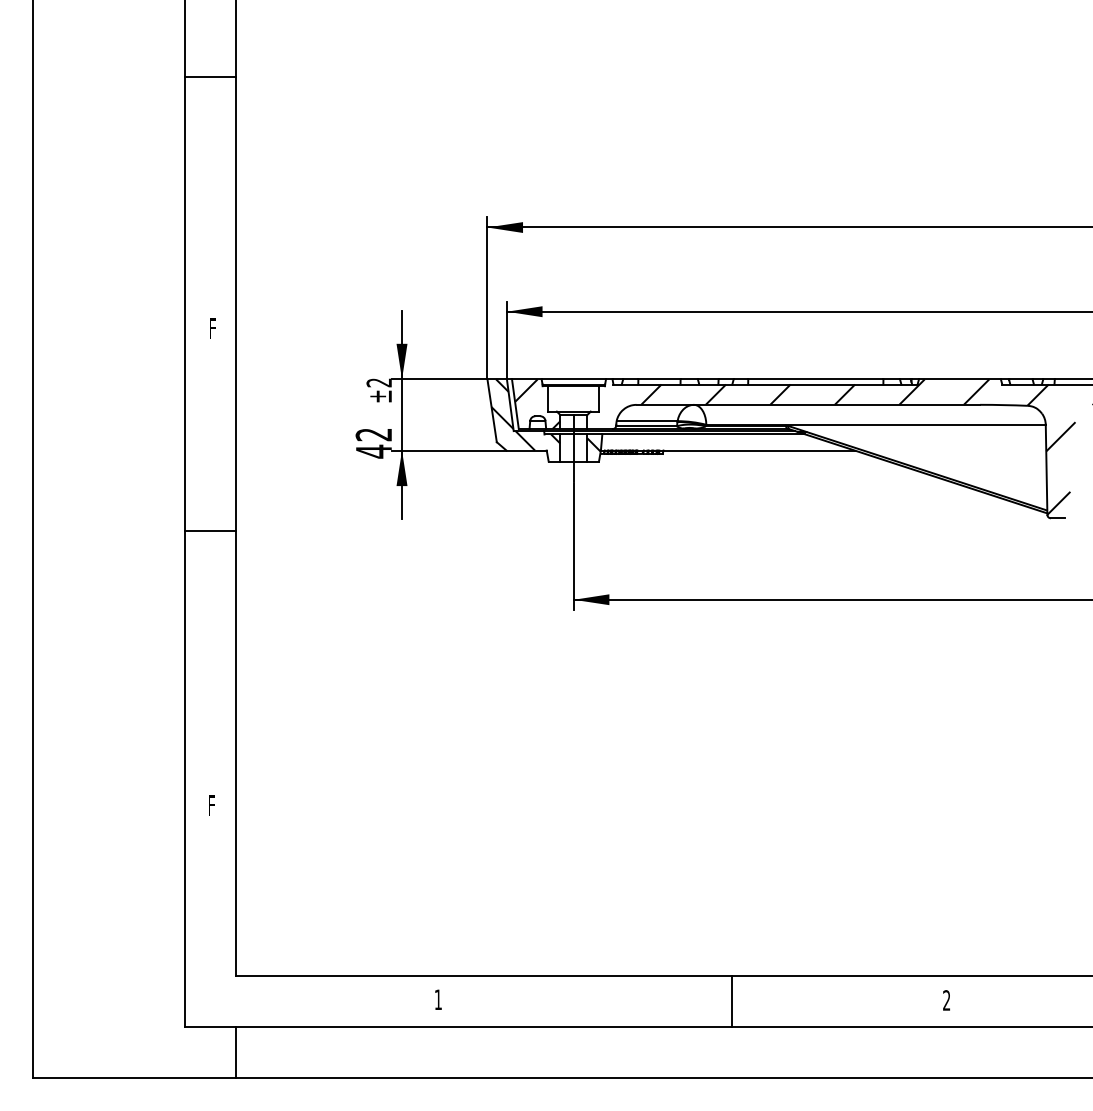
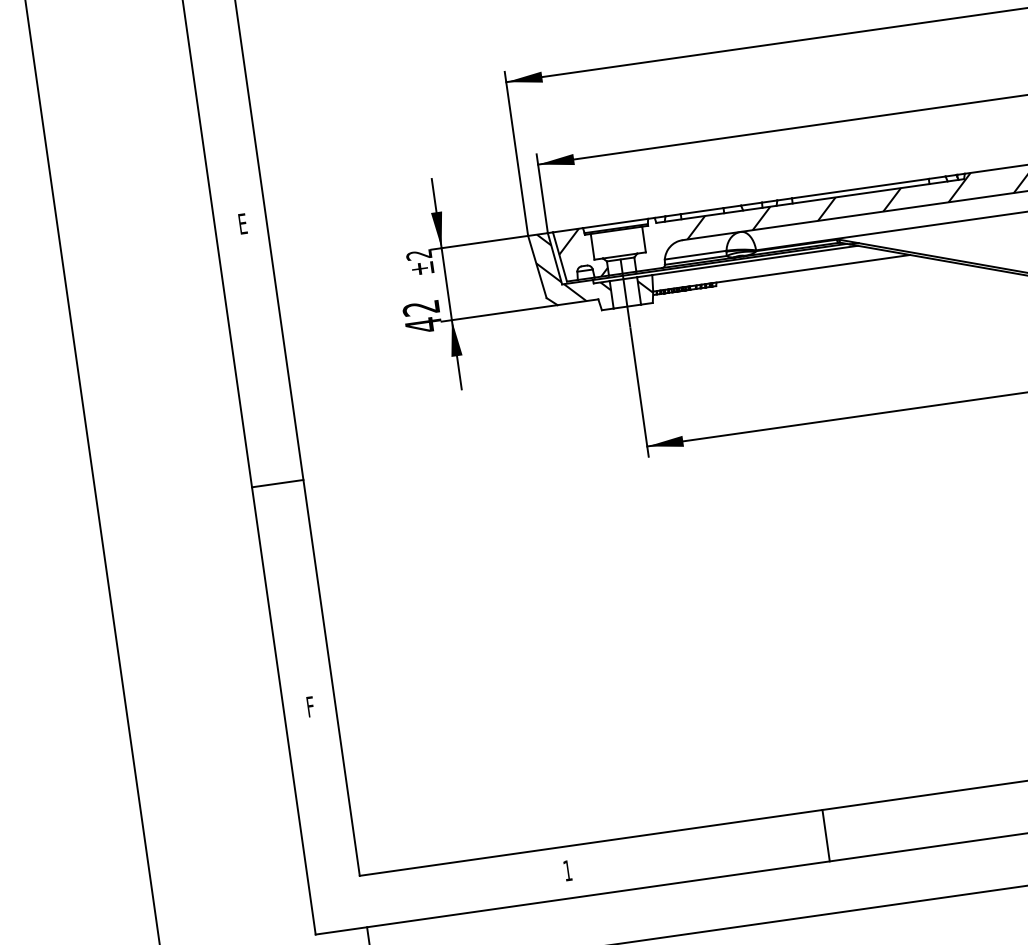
text: (212, 328) -> (242, 223), F -> E
line: (210, 530) -> (277, 483), moved
line: (732, 1001) -> (826, 835), moved

